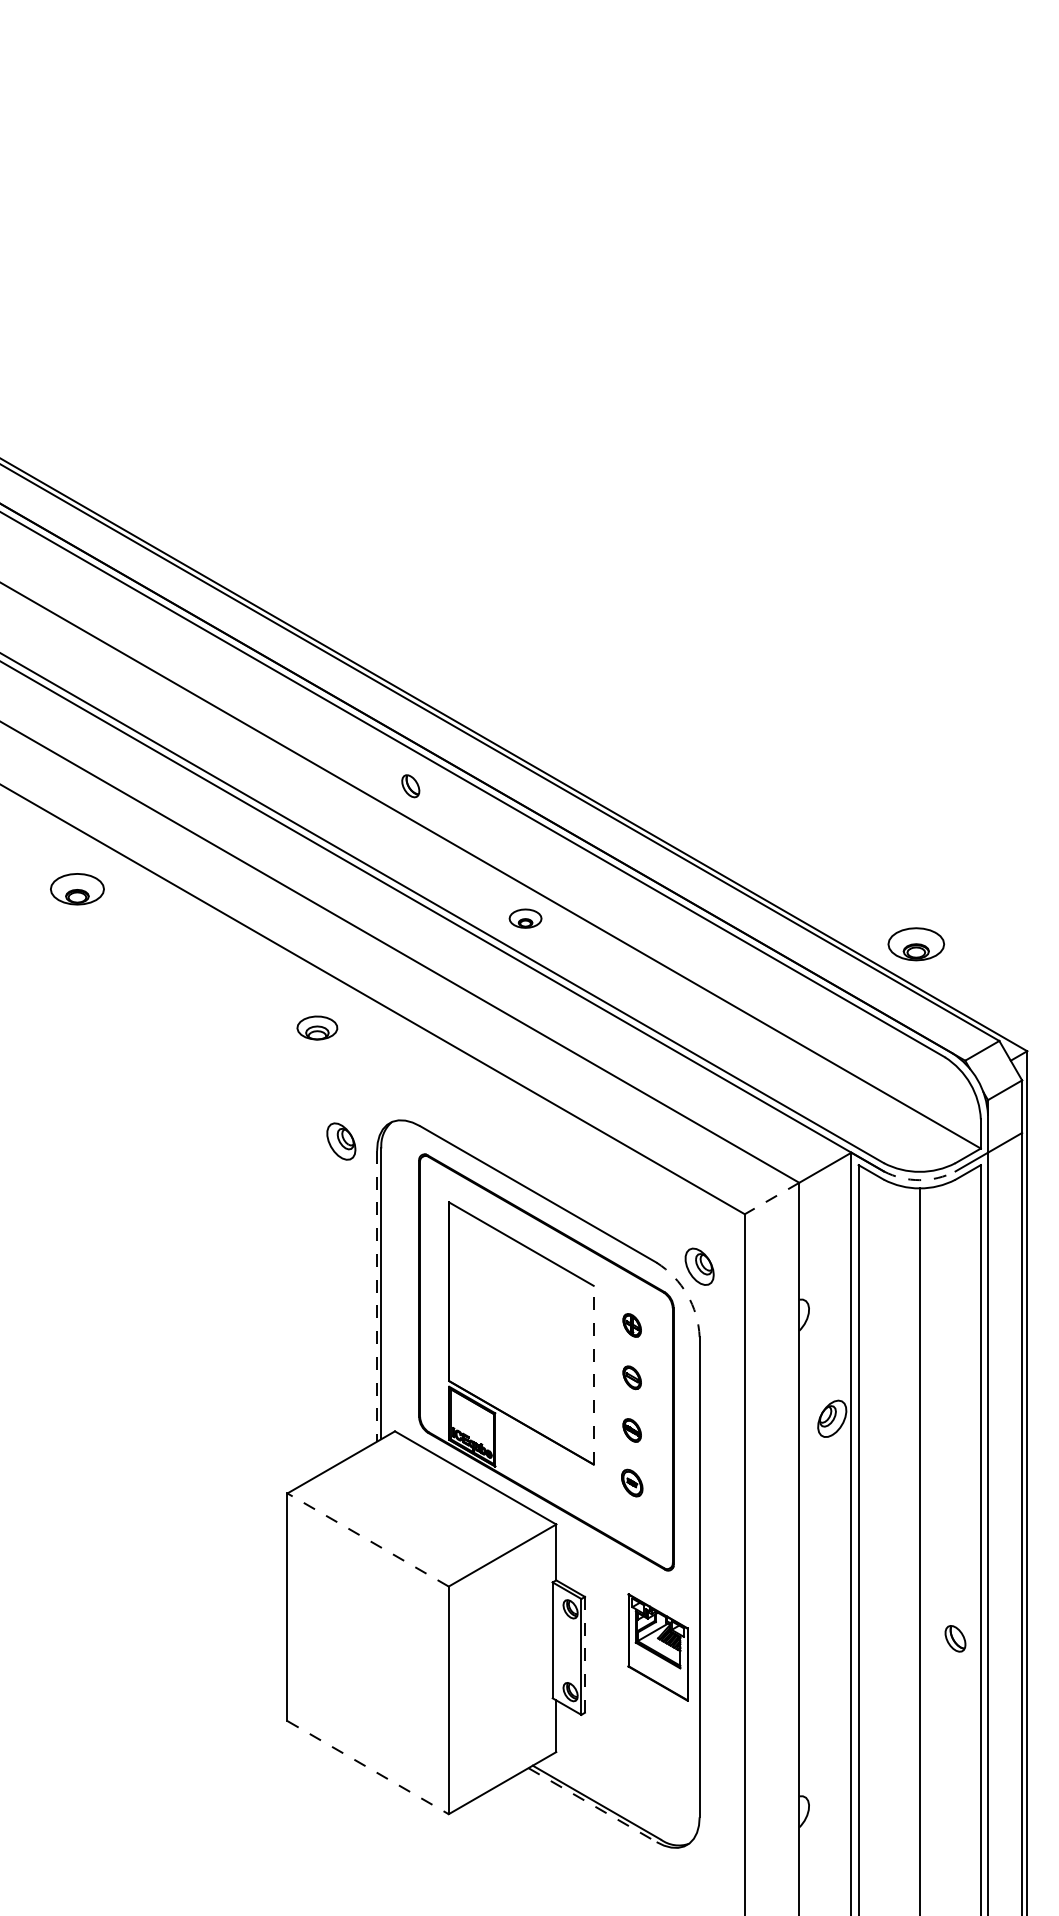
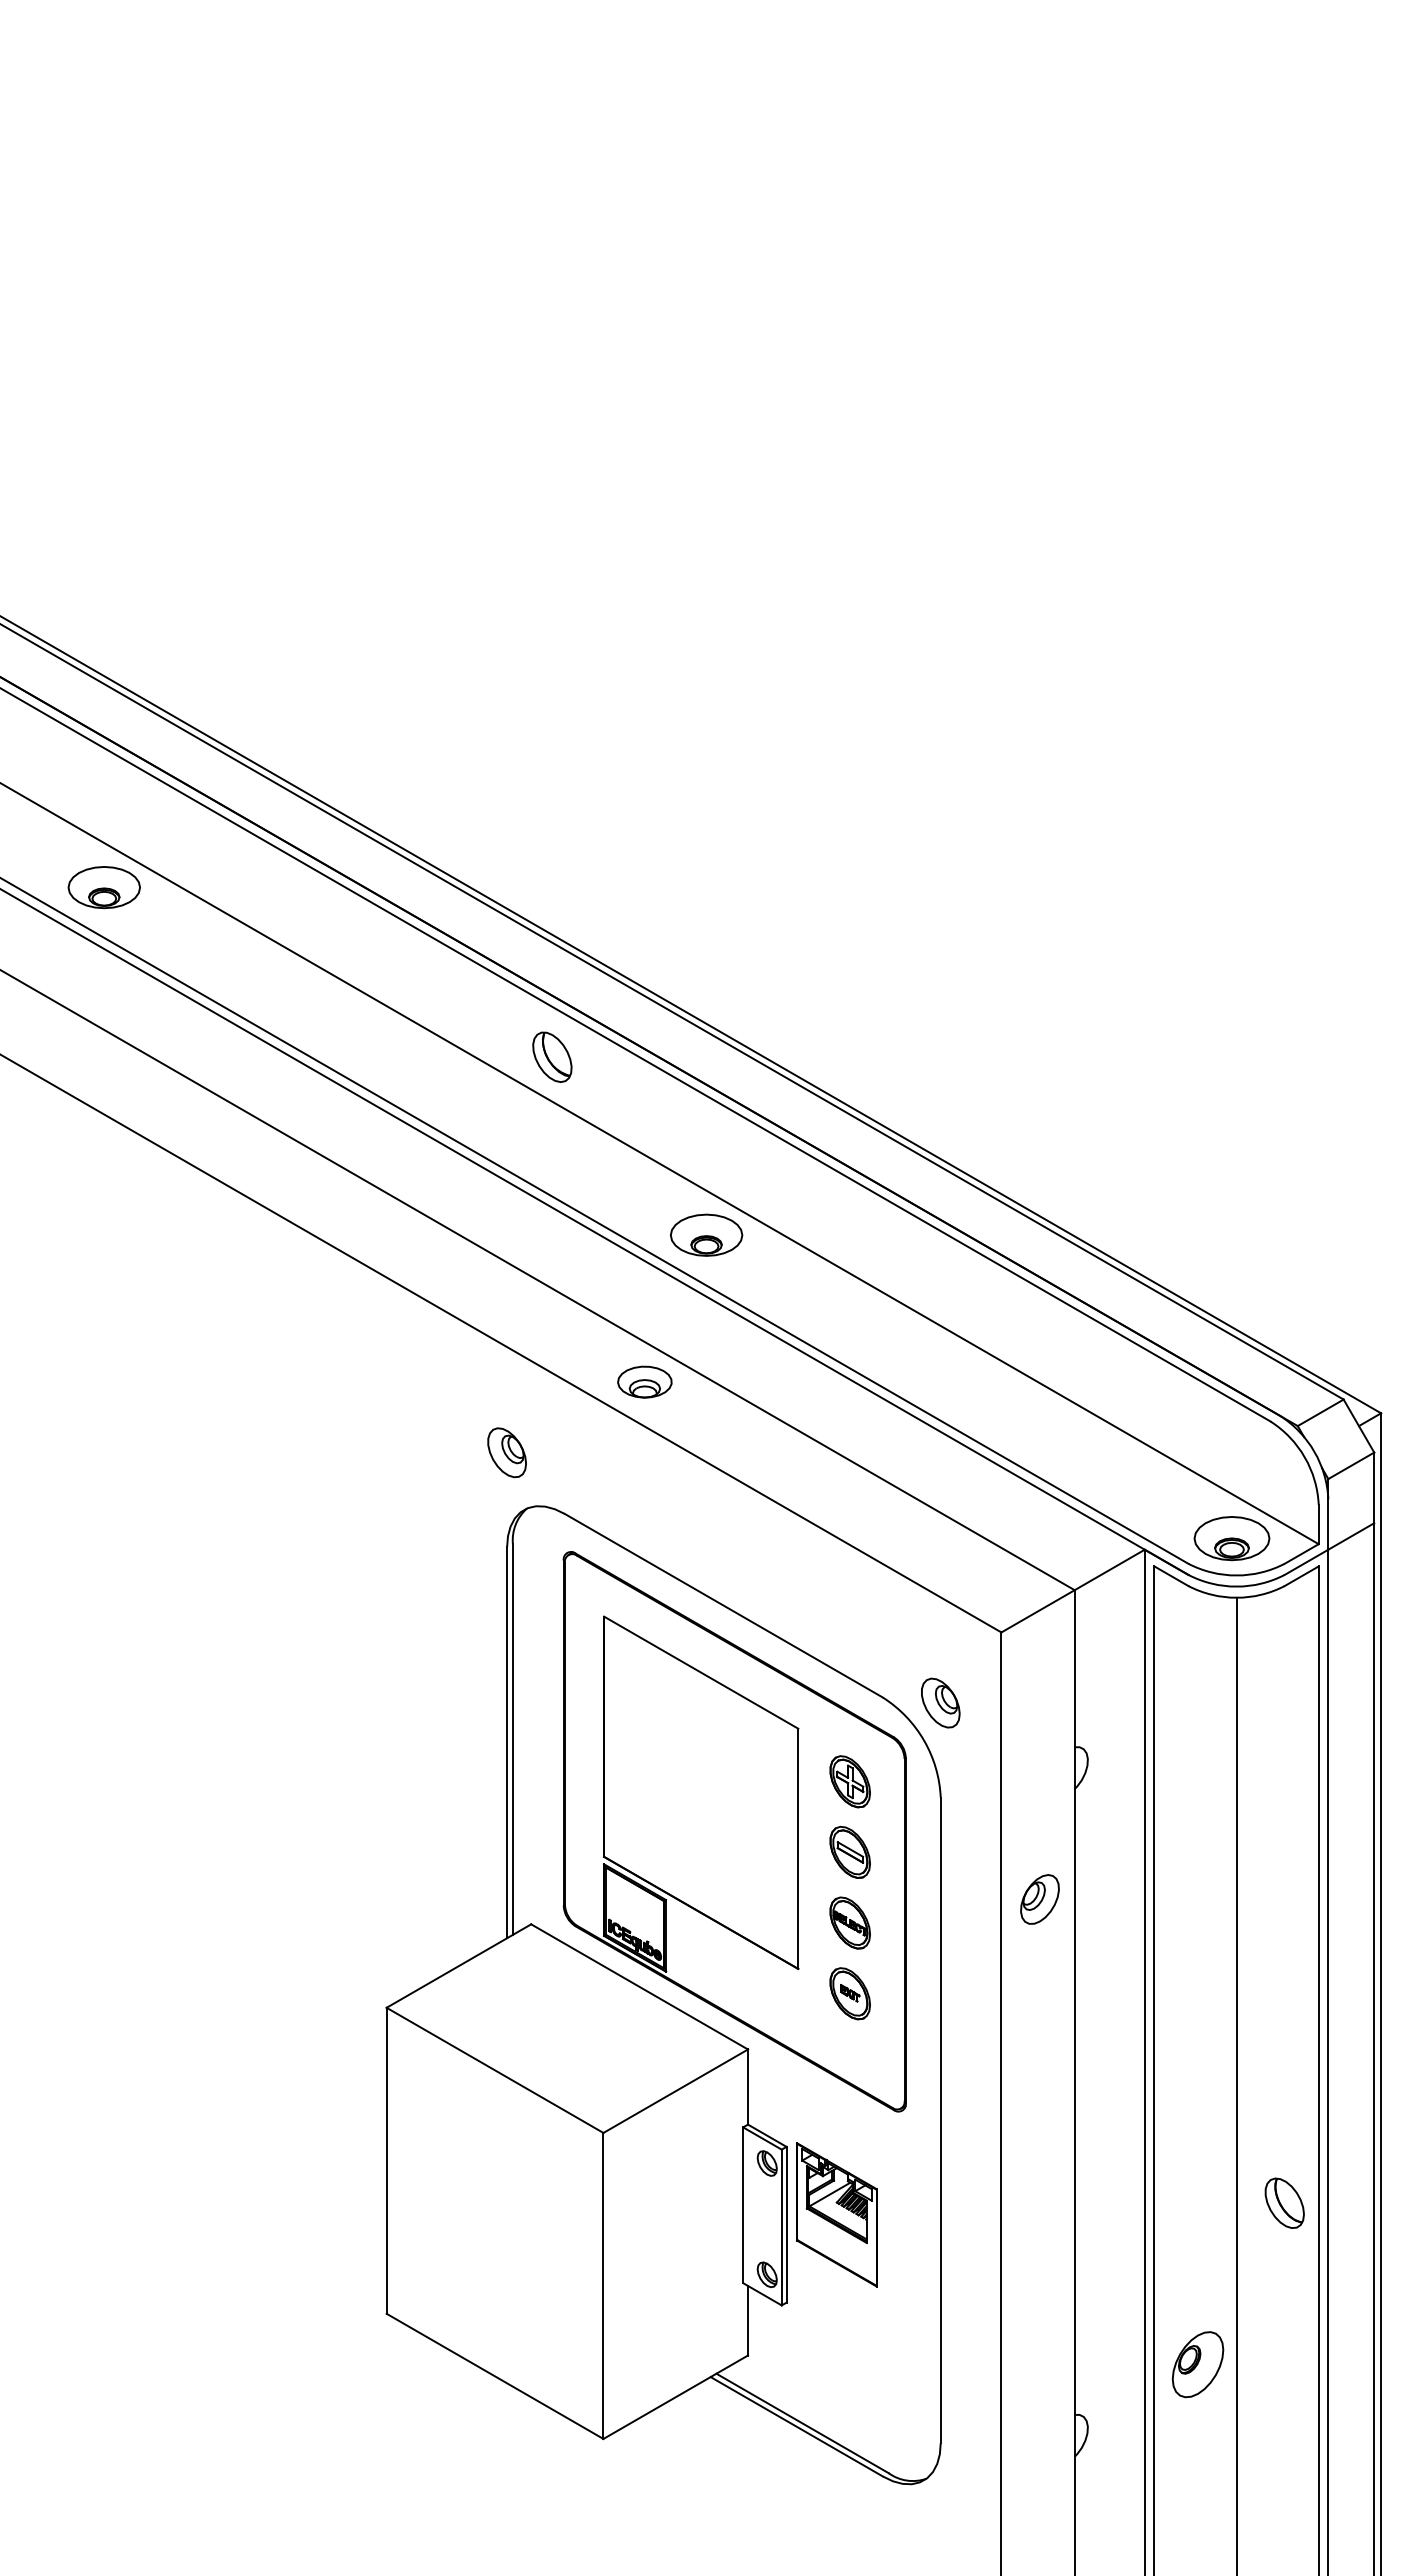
part: (410, 785) -> (552, 1056), size x1.67
part: (76, 889) -> (103, 887), moved
part: (525, 918) -> (706, 1234), size x1.67
part: (915, 944) -> (1231, 1538), moved
part: (317, 1027) -> (644, 1381), moved
part: (340, 1141) -> (506, 1452), moved
arc: (919, 1180) -> (1236, 1586), dashed -> solid
line: (771, 1198) -> (1037, 1611), dashed -> solid
arc: (687, 1294) -> (924, 1740), dashed -> solid
line: (377, 1296) -> (507, 1743), dashed -> solid
part: (631, 1325) -> (849, 1781), size x1.67
line: (593, 1374) -> (798, 1848), dashed -> solid
part: (631, 1377) -> (849, 1851), size x1.67
part: (831, 1418) -> (1039, 1899), moved
part: (631, 1430) -> (849, 1922), size x1.67
part: (631, 1482) -> (849, 1993), size x1.43
line: (367, 1540) -> (494, 2070), dashed -> solid
part: (955, 1638) -> (1284, 2202), size x1.43
part: (657, 1647) -> (836, 2214), moved
line: (584, 1654) -> (786, 2224), dashed -> solid
part: (890, 1758) -> (1197, 2364), added
line: (368, 1767) -> (495, 2376), dashed -> solid
line: (593, 1805) -> (797, 2427), dashed -> solid

